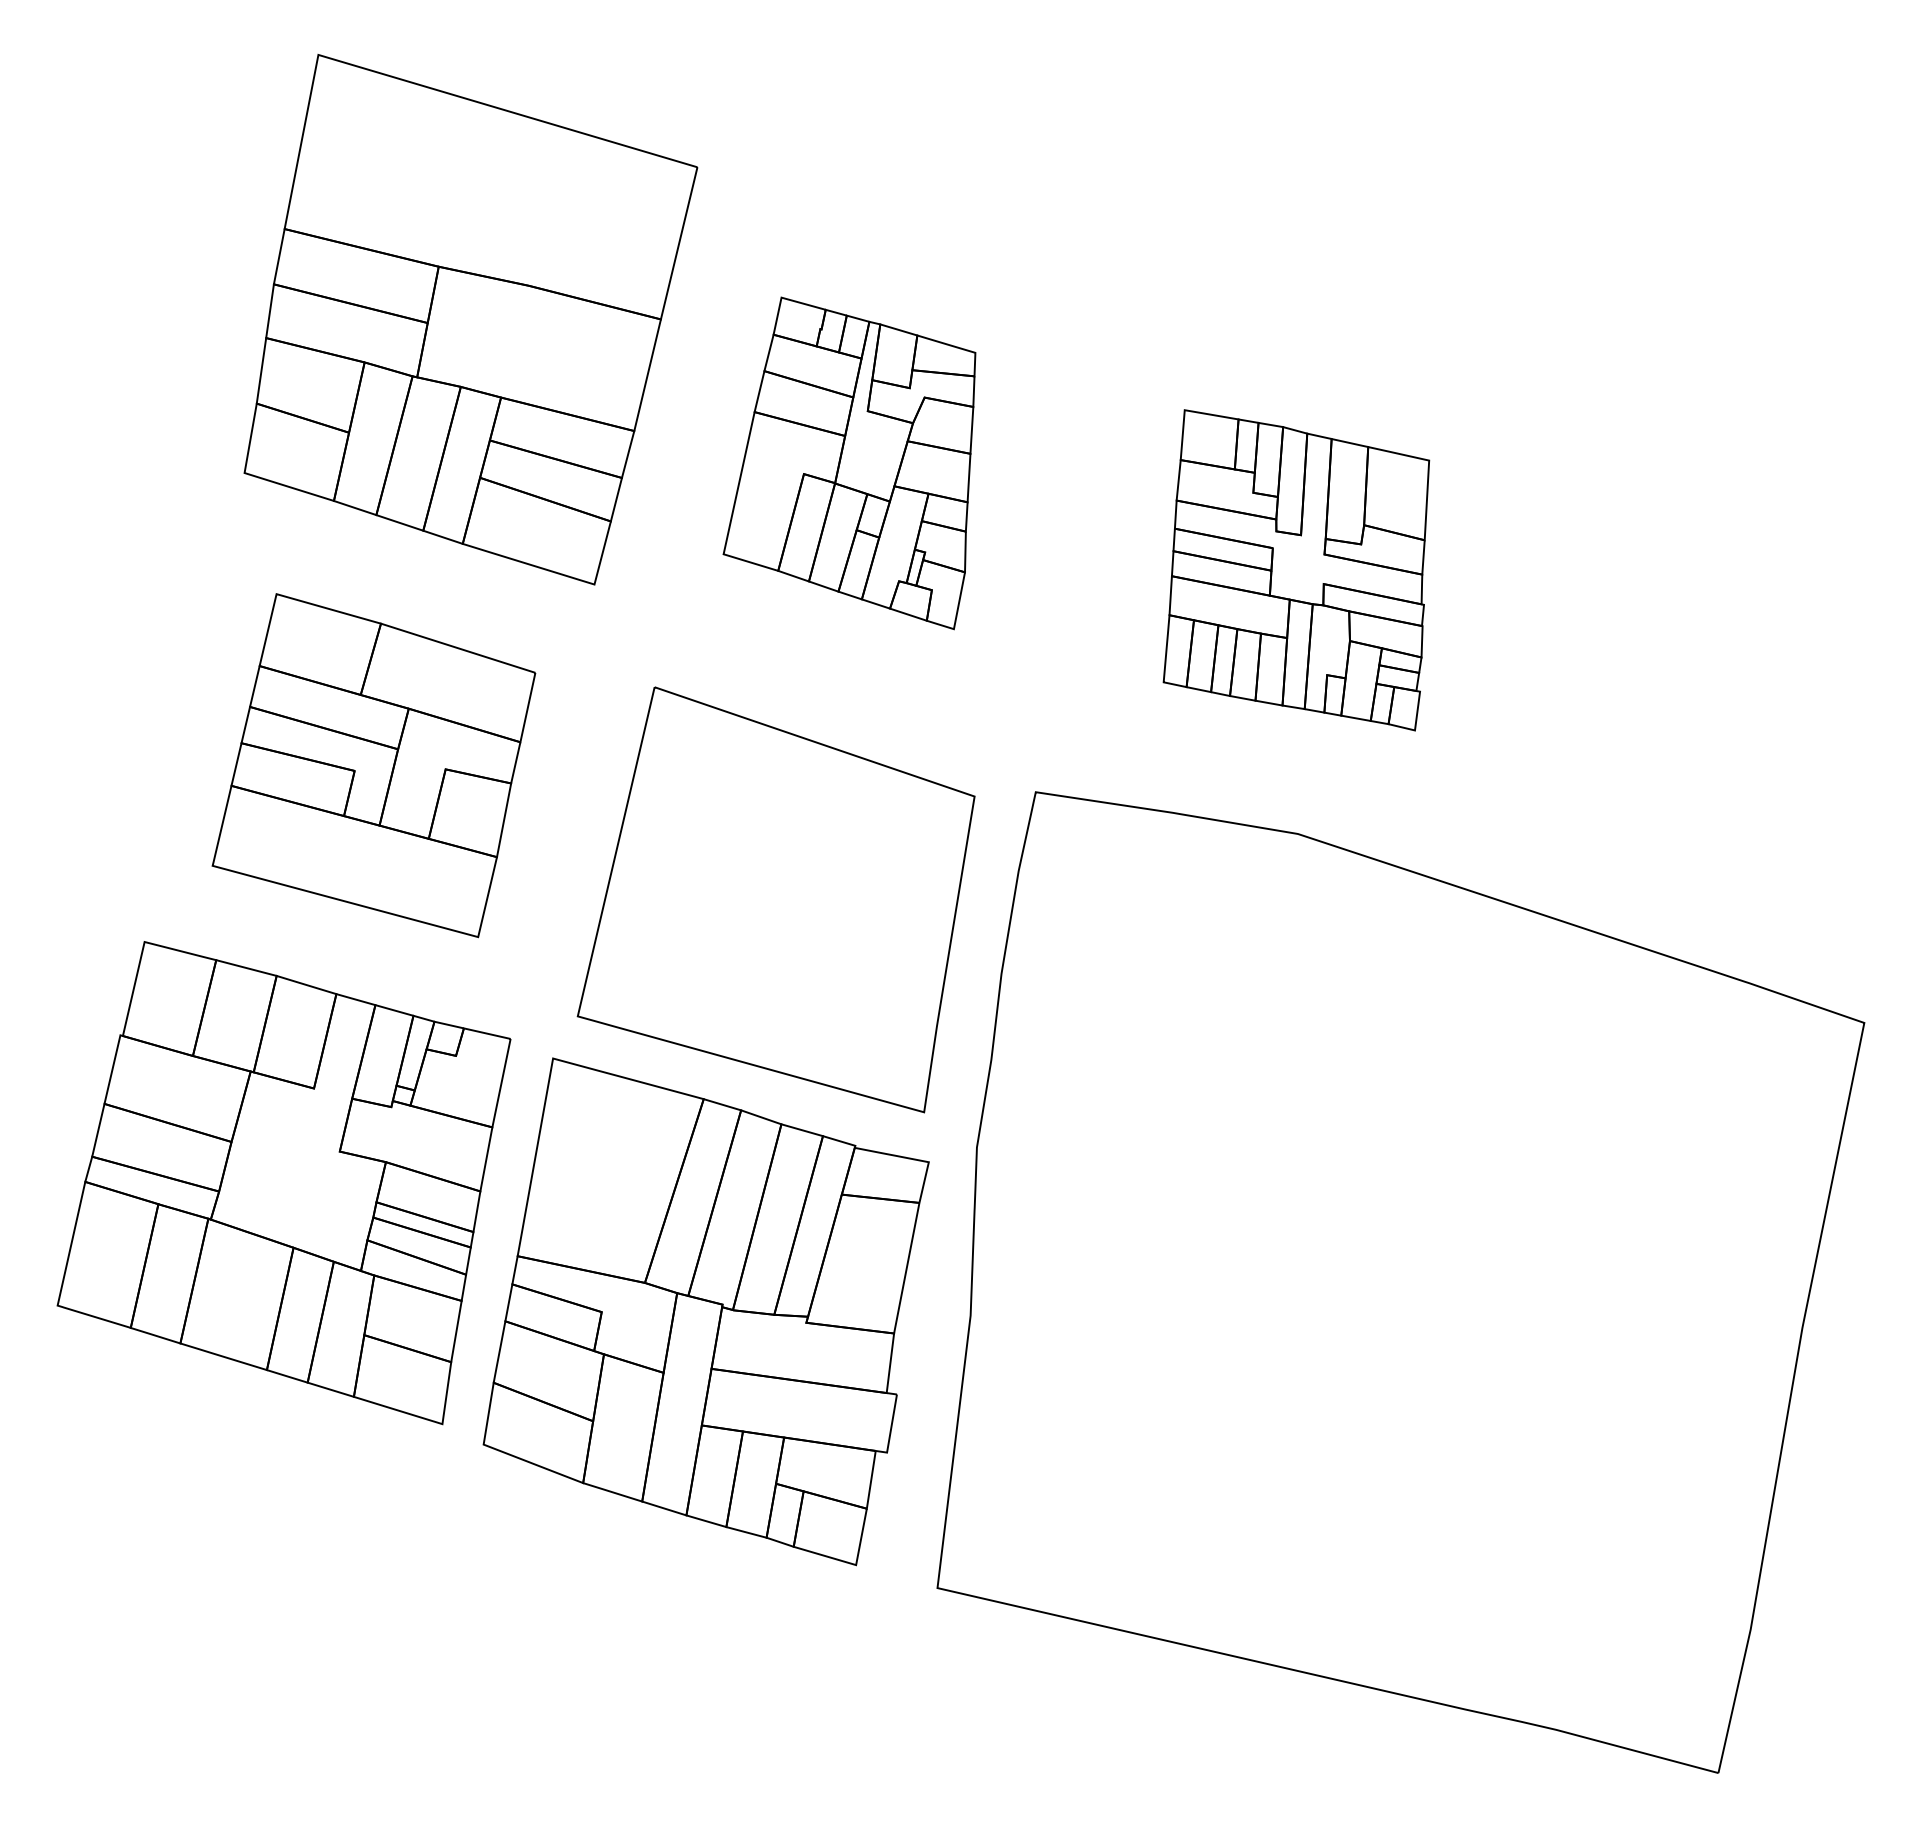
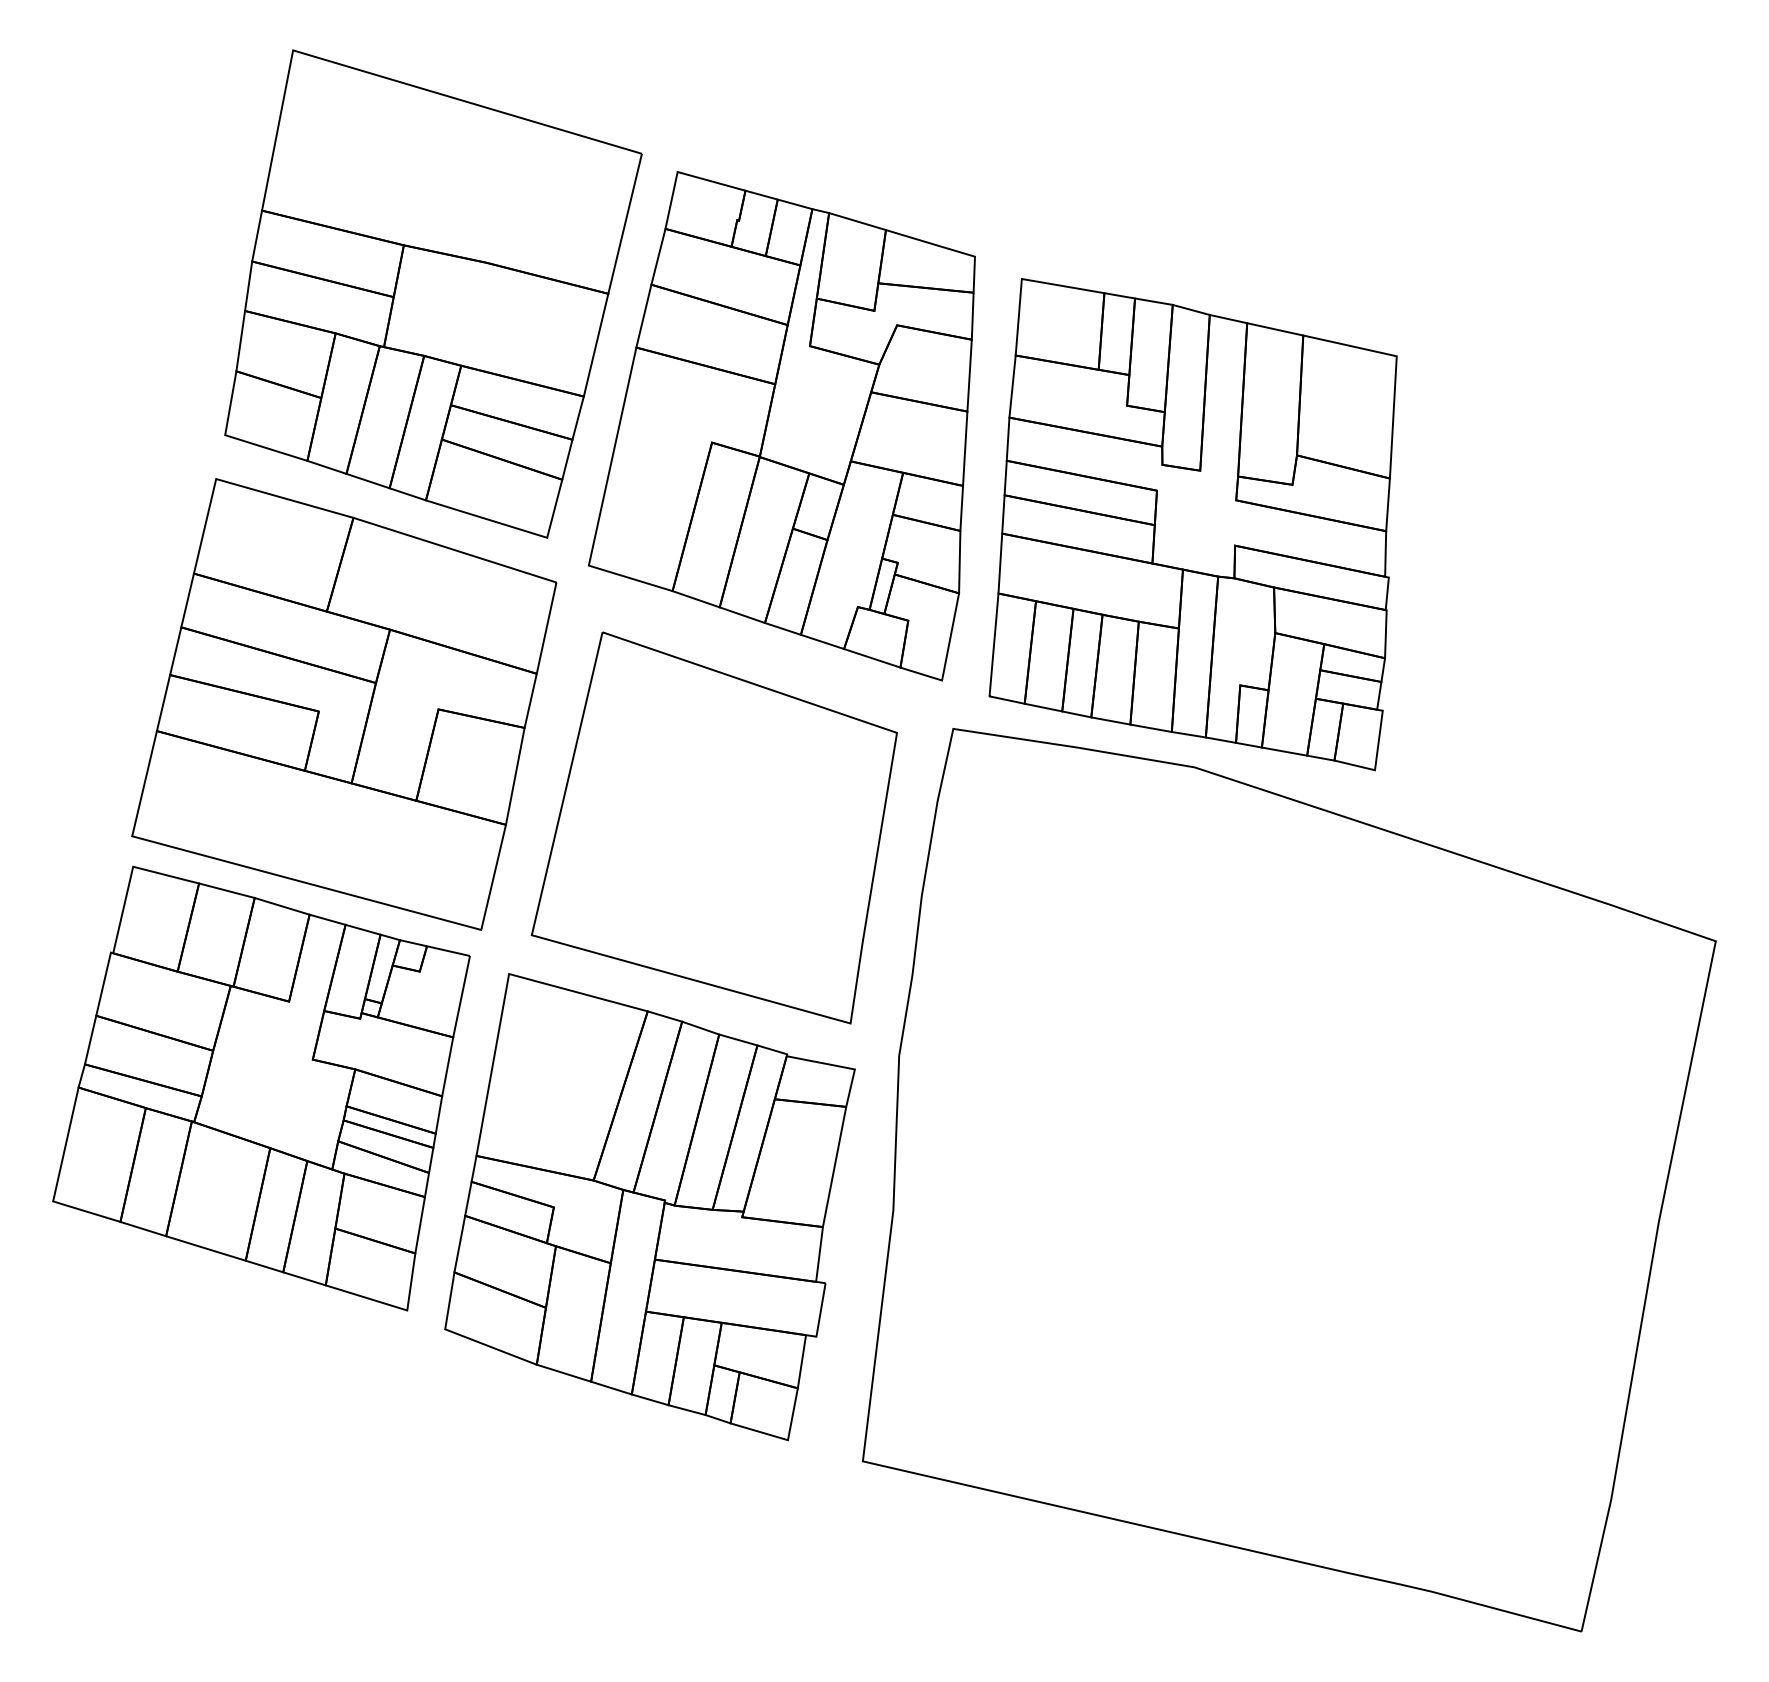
part: (849, 463) -> (781, 426), size x1.67
part: (1296, 570) -> (1193, 524), size x1.67
part: (373, 765) -> (343, 704), size x1.43

